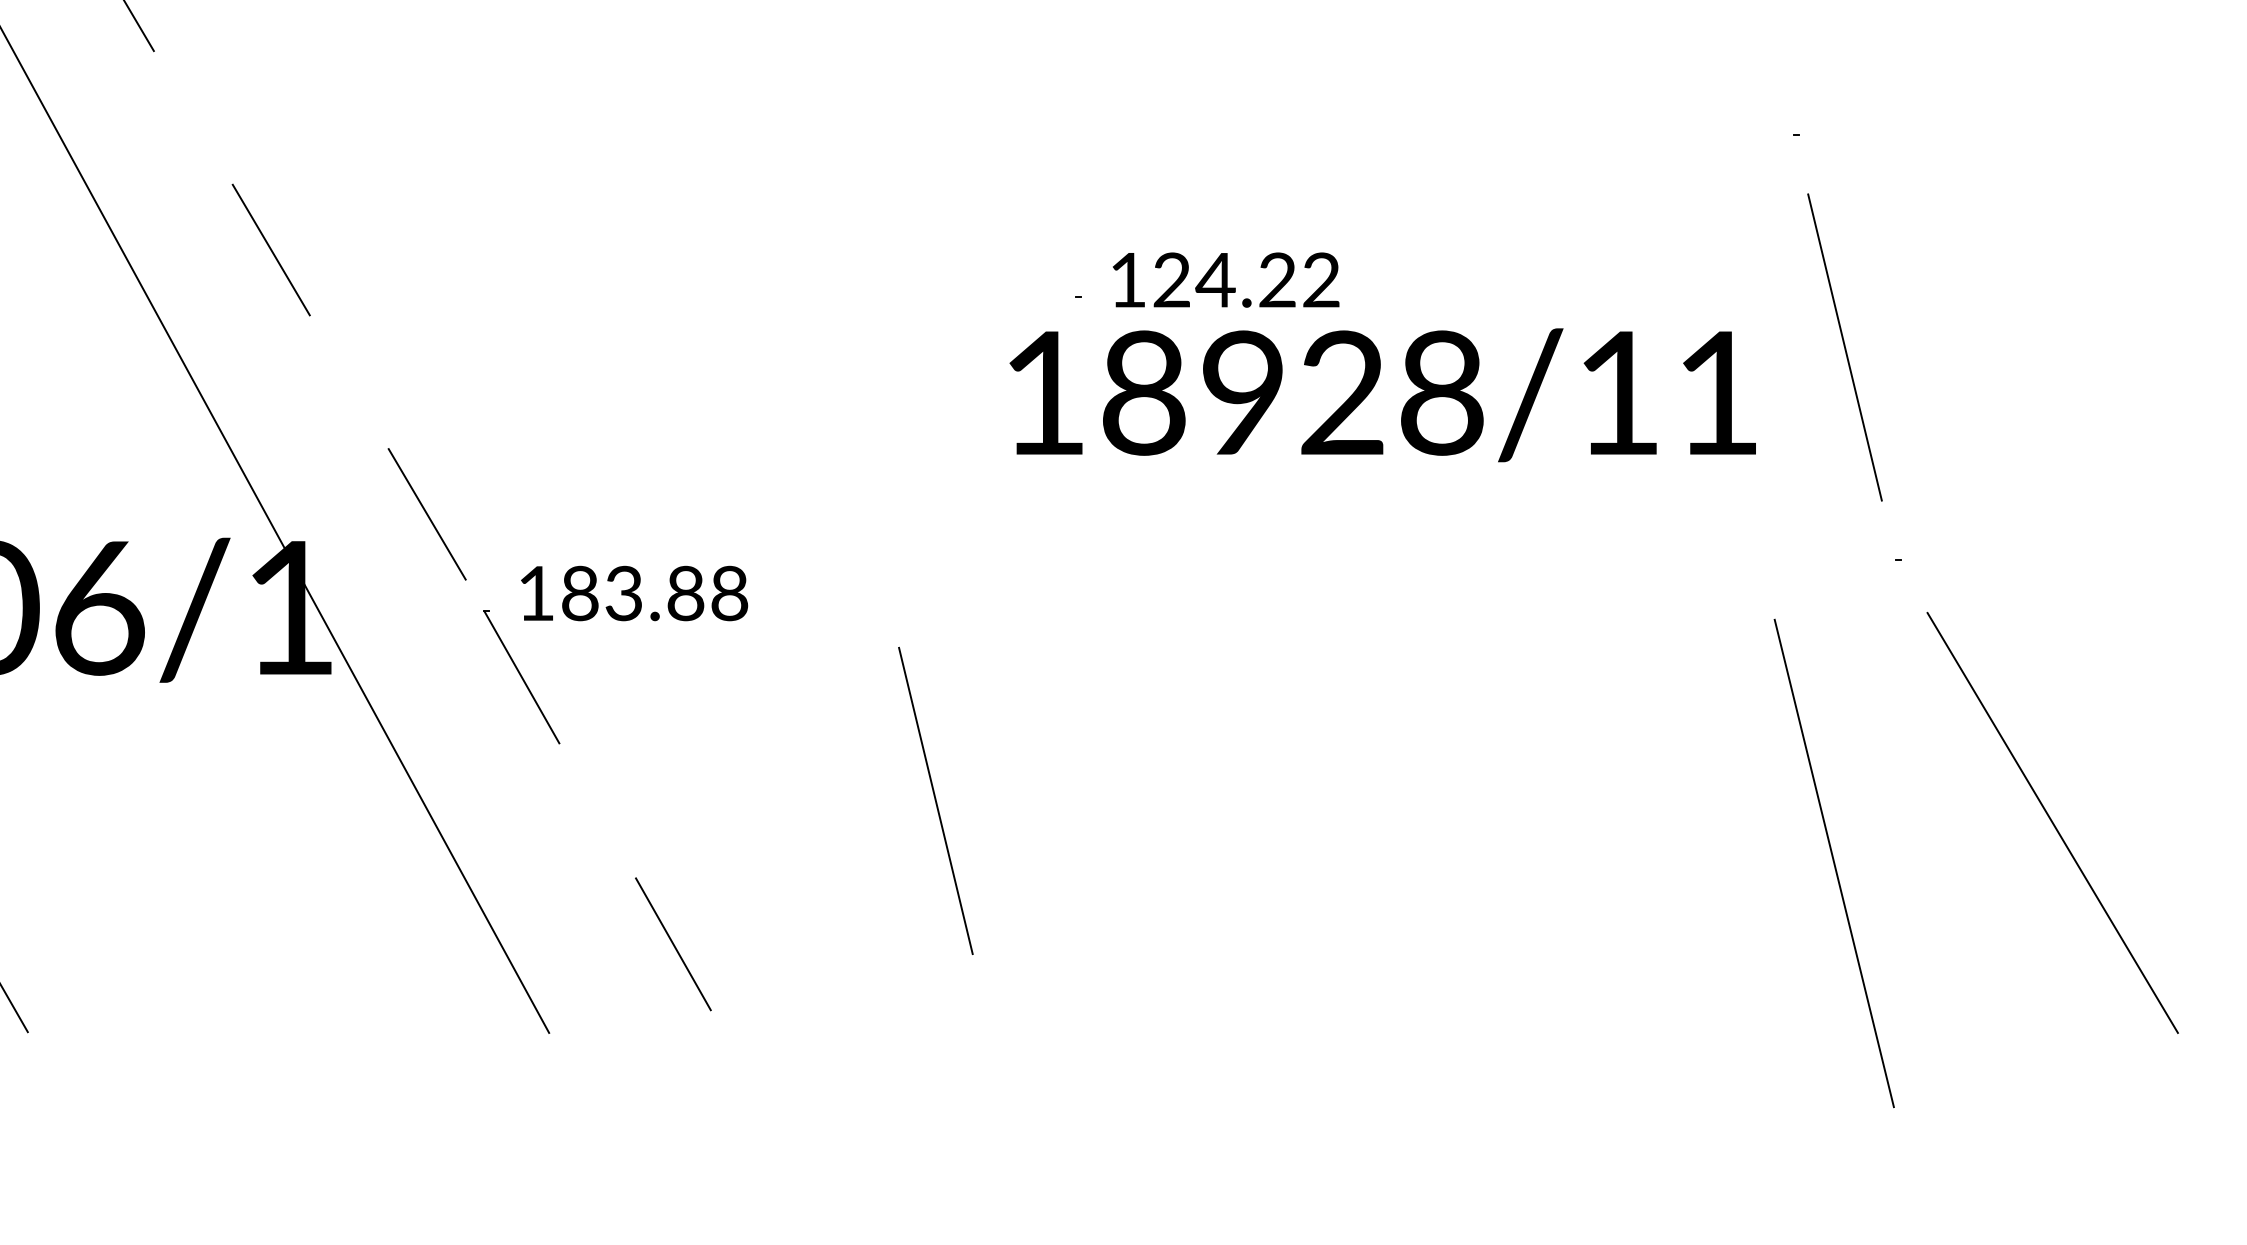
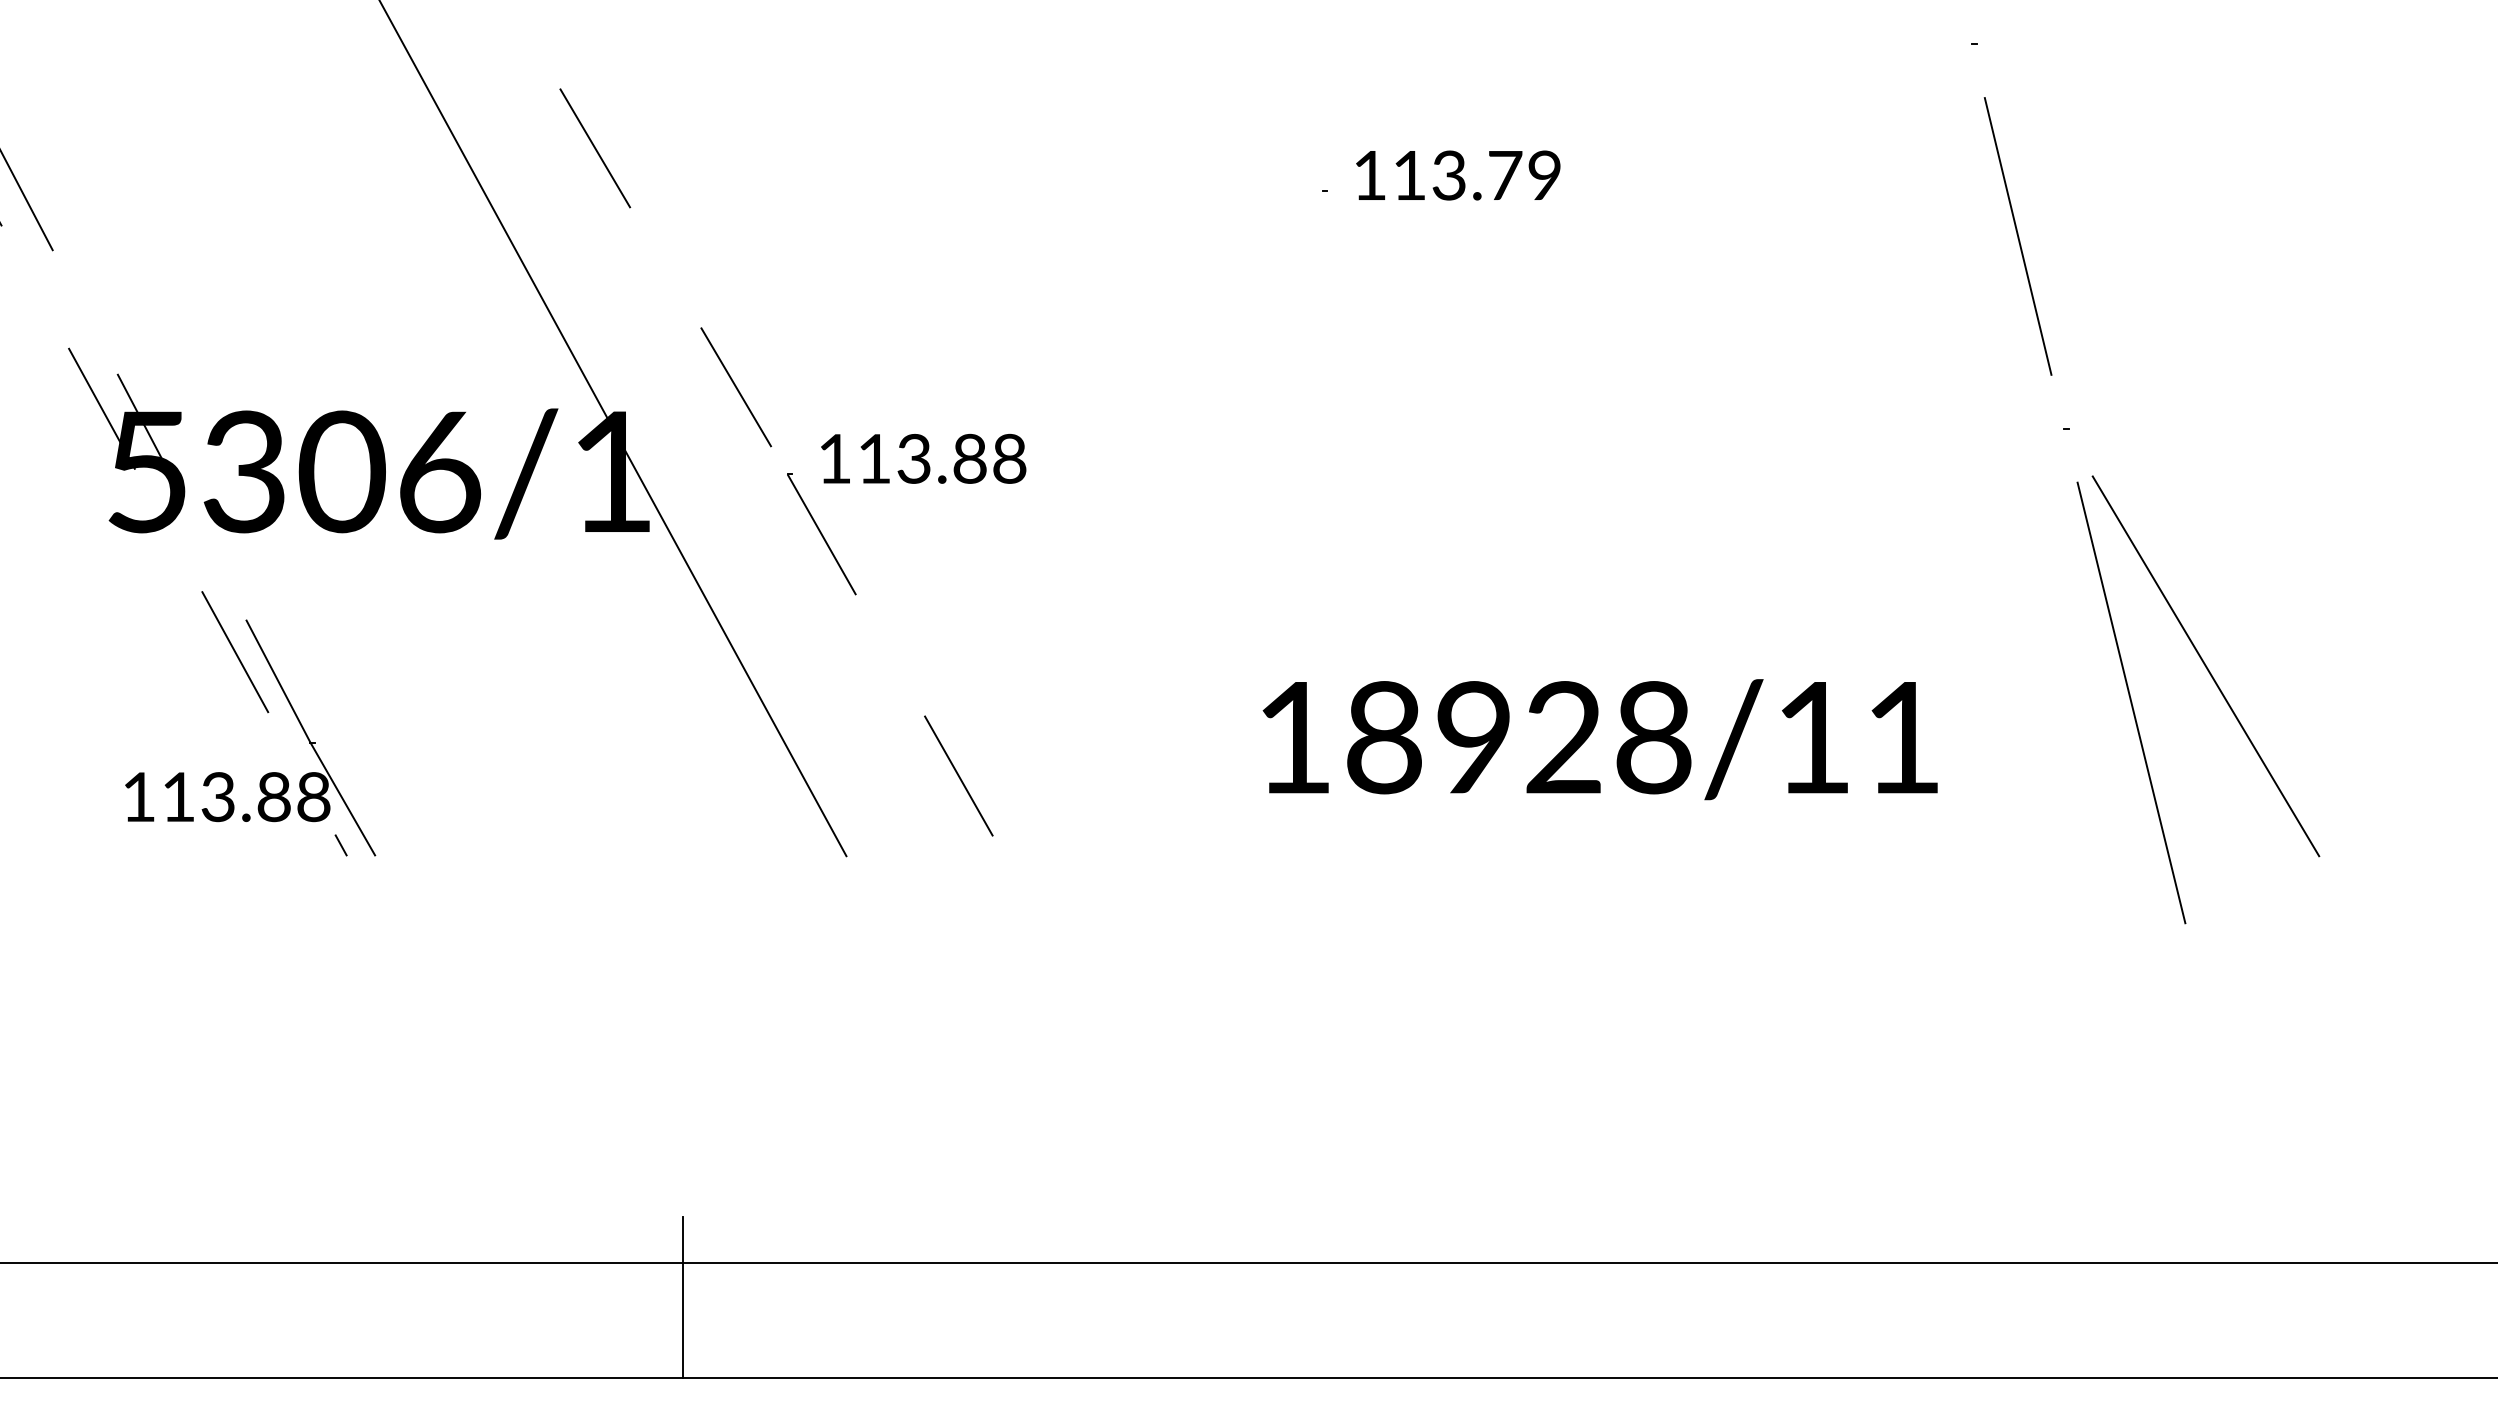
text: (1245, 280) -> (1476, 175), 124.22 -> 113.79
text: (1381, 395) -> (1599, 739), moved
text: (580, 593) -> (874, 458), 183.88 -> 113.88
line: (935, 801) -> (1195, 646), removed
line: (1834, 862) -> (2131, 702), moved

